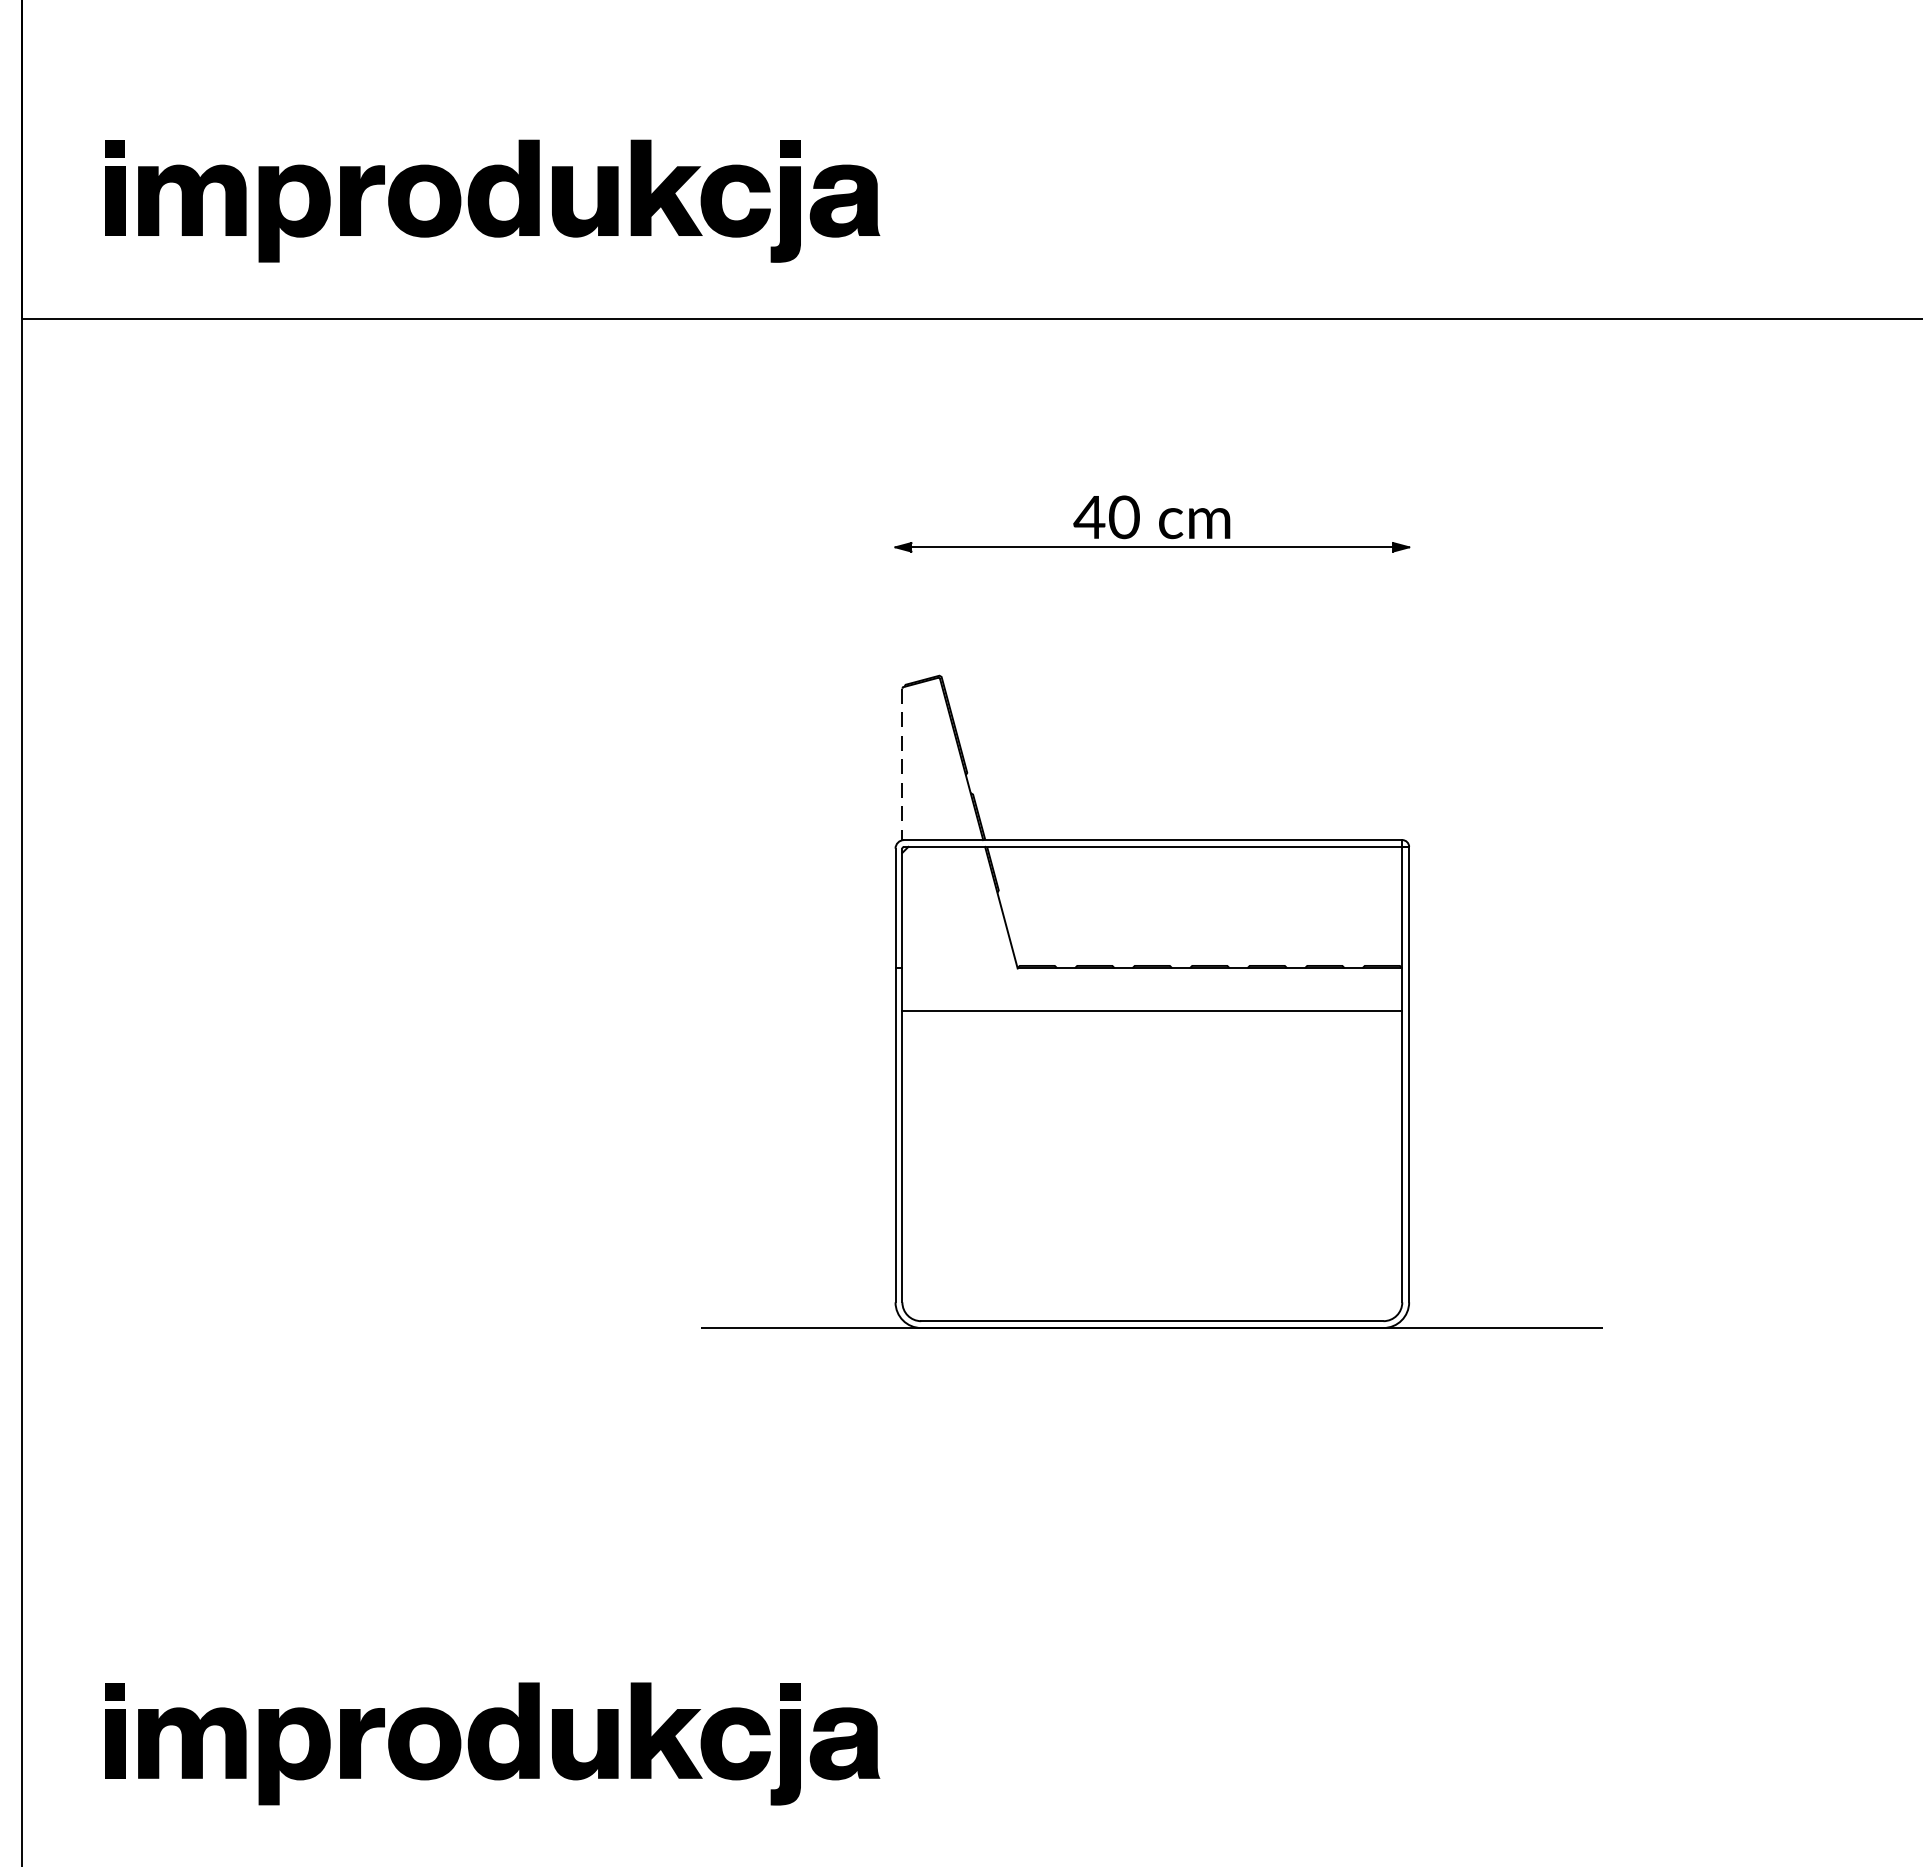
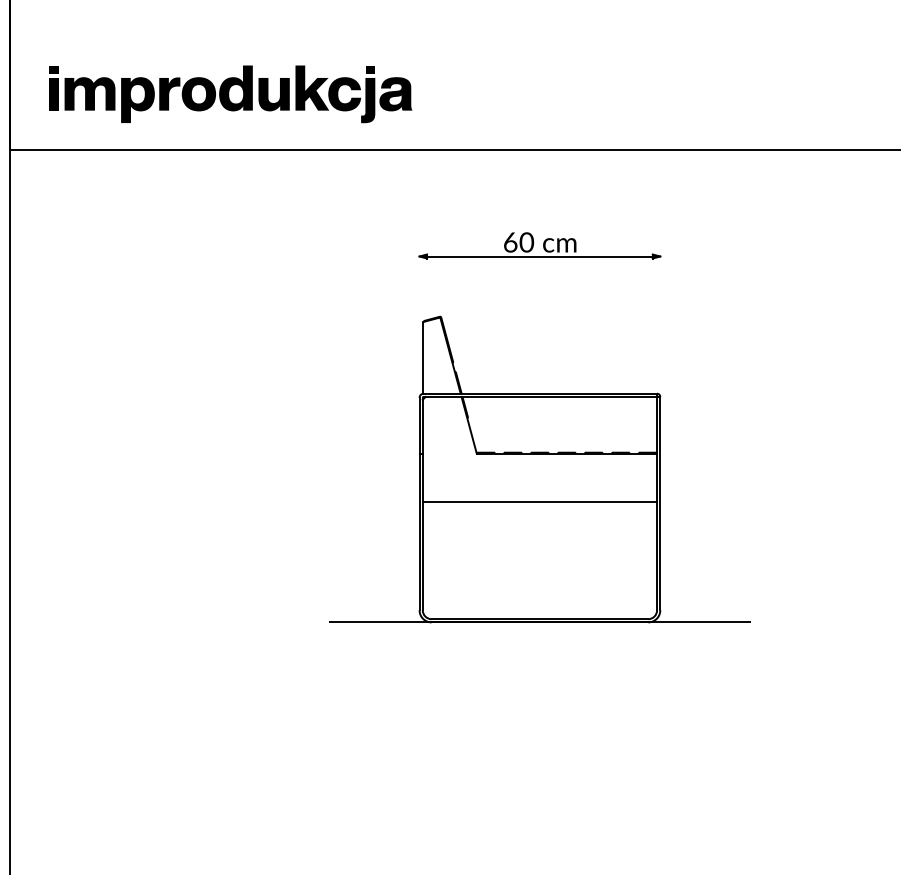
text: (1089, 517) -> (510, 242), 40 -> 60
line: (901, 764) -> (422, 358), dashed -> solid
line: (1151, 1012) -> (539, 502), moved
part: (492, 1744) -> (230, 817), removed

